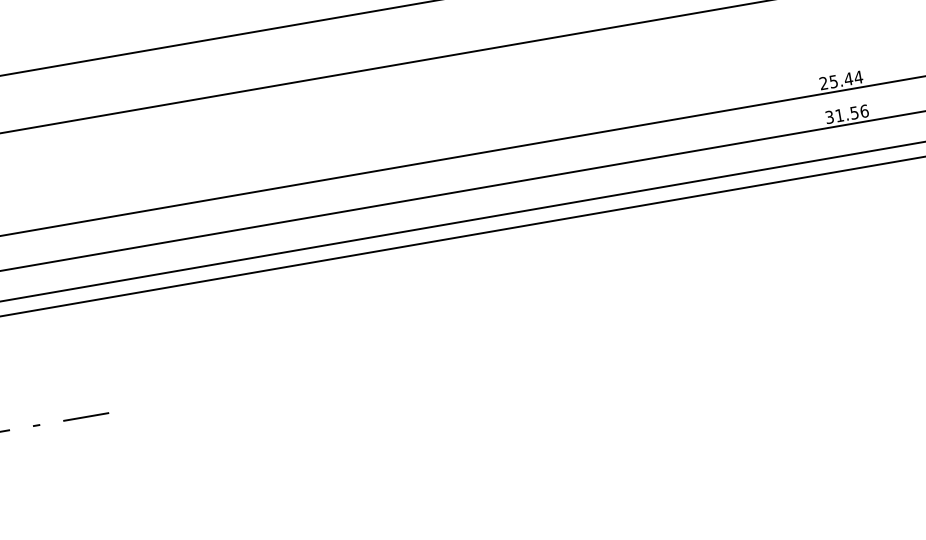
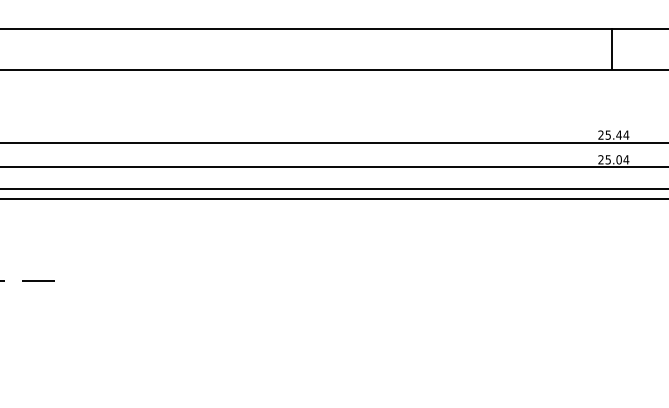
text: (846, 113) -> (613, 159), 31.56 -> 25.04

